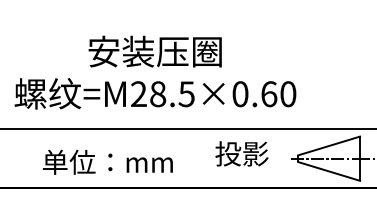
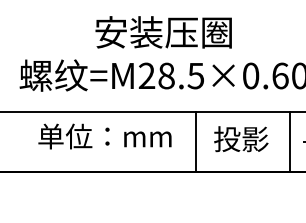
text: (241, 153) -> (240, 138), moved
line: (186, 158) -> (195, 141), added
line: (278, 158) -> (289, 141), added
text: (107, 161) -> (104, 135), moved

